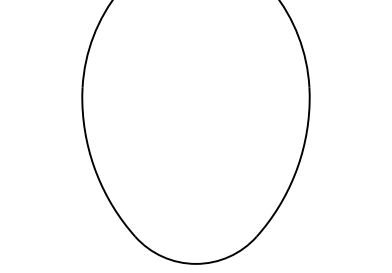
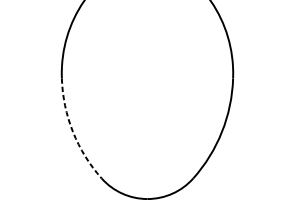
arc: (97, 174) -> (73, 131), solid -> dashed

